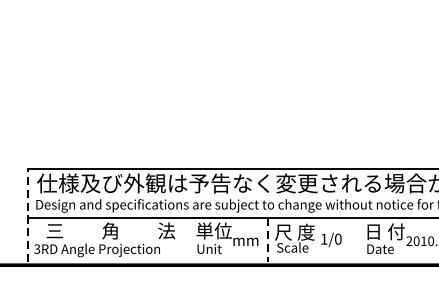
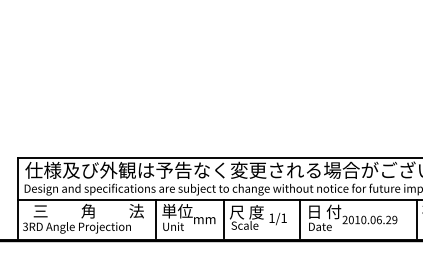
line: (27, 215) -> (17, 197), dashed -> solid
line: (188, 239) -> (155, 218), added
text: (337, 239) -> (283, 218), 1/0 -> 1/1
line: (357, 239) -> (300, 218), added
line: (268, 240) -> (224, 219), dashed -> solid

